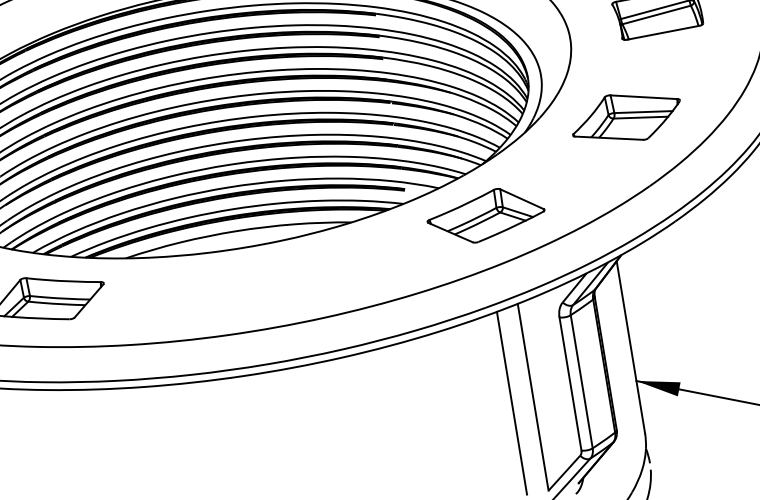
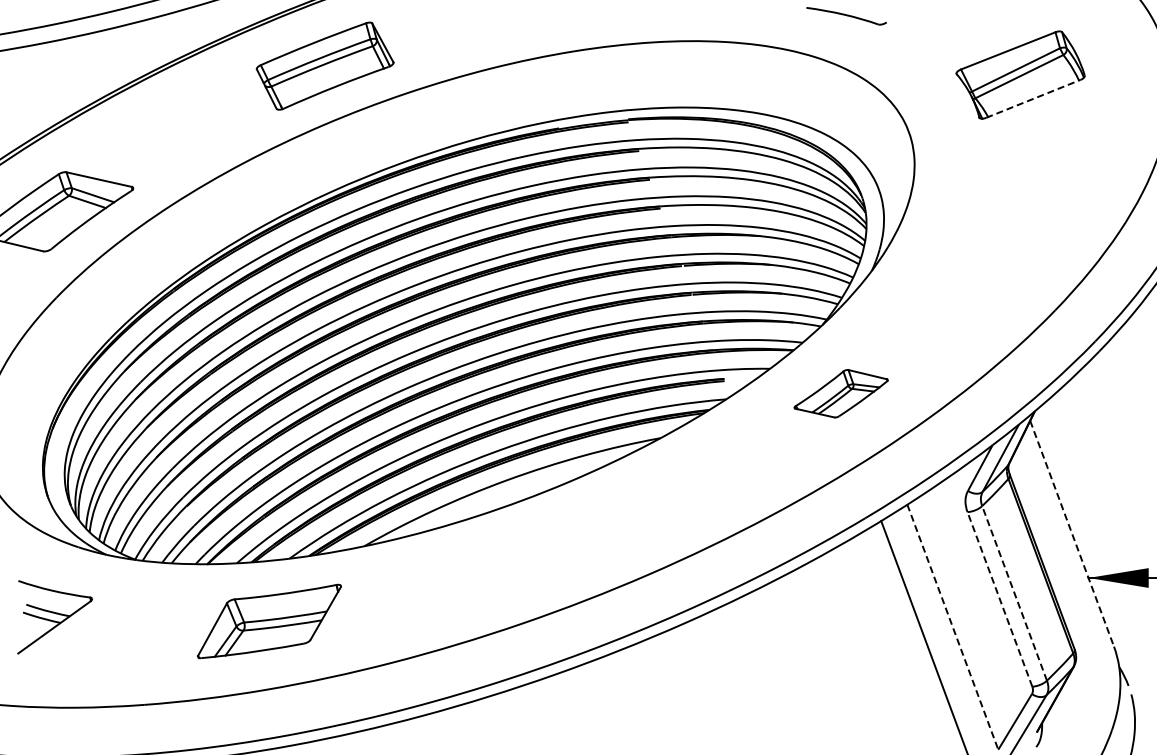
line: (663, 32) -> (1033, 98), solid -> dashed
part: (626, 117) -> (1005, 223), removed
part: (485, 215) -> (840, 393), size x0.6
line: (631, 347) -> (1072, 534), solid -> dashed
line: (581, 381) -> (1014, 592), solid -> dashed
line: (570, 383) -> (999, 598), solid -> dashed
line: (532, 397) -> (952, 627), solid -> dashed

